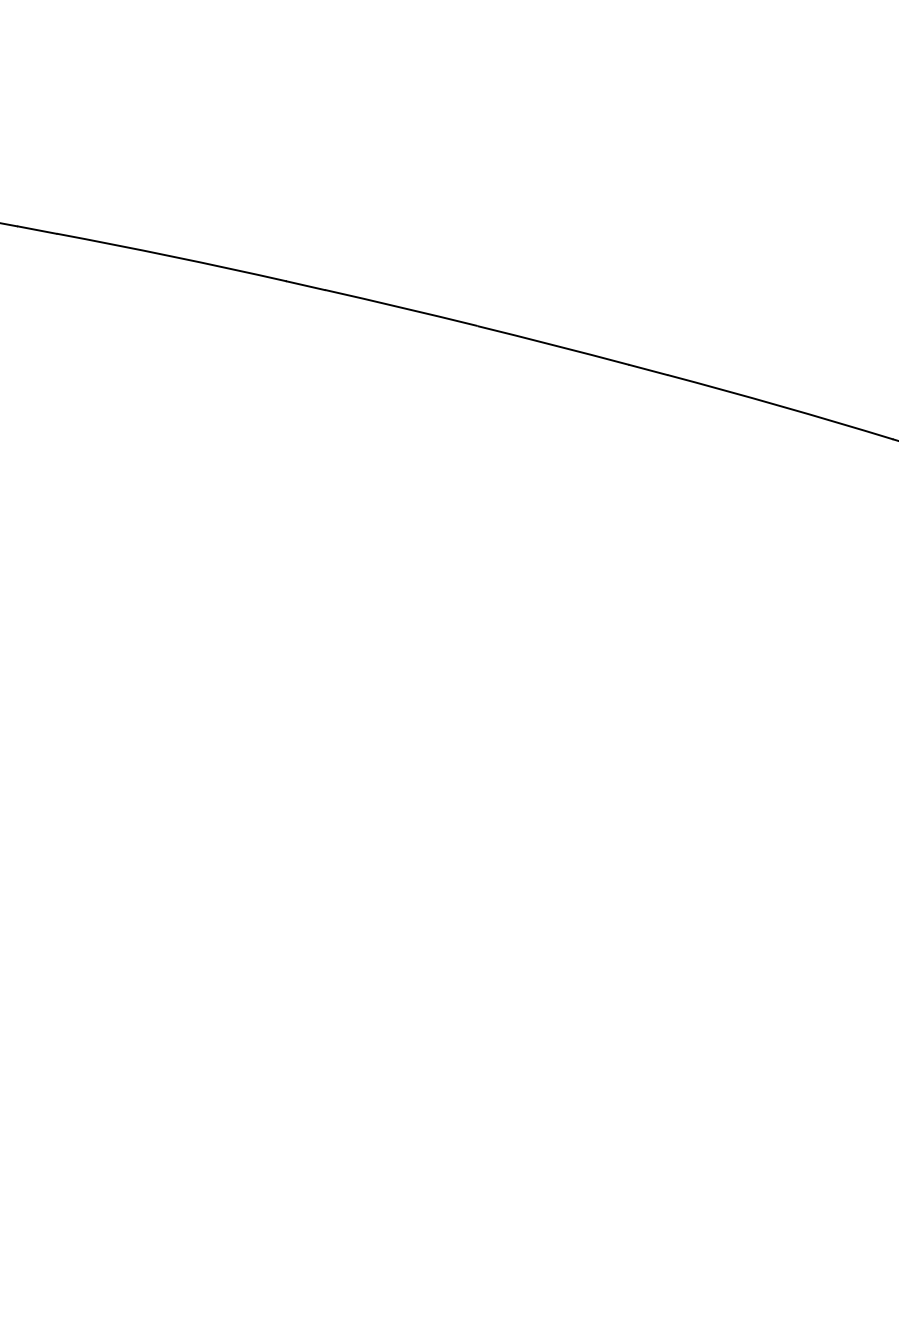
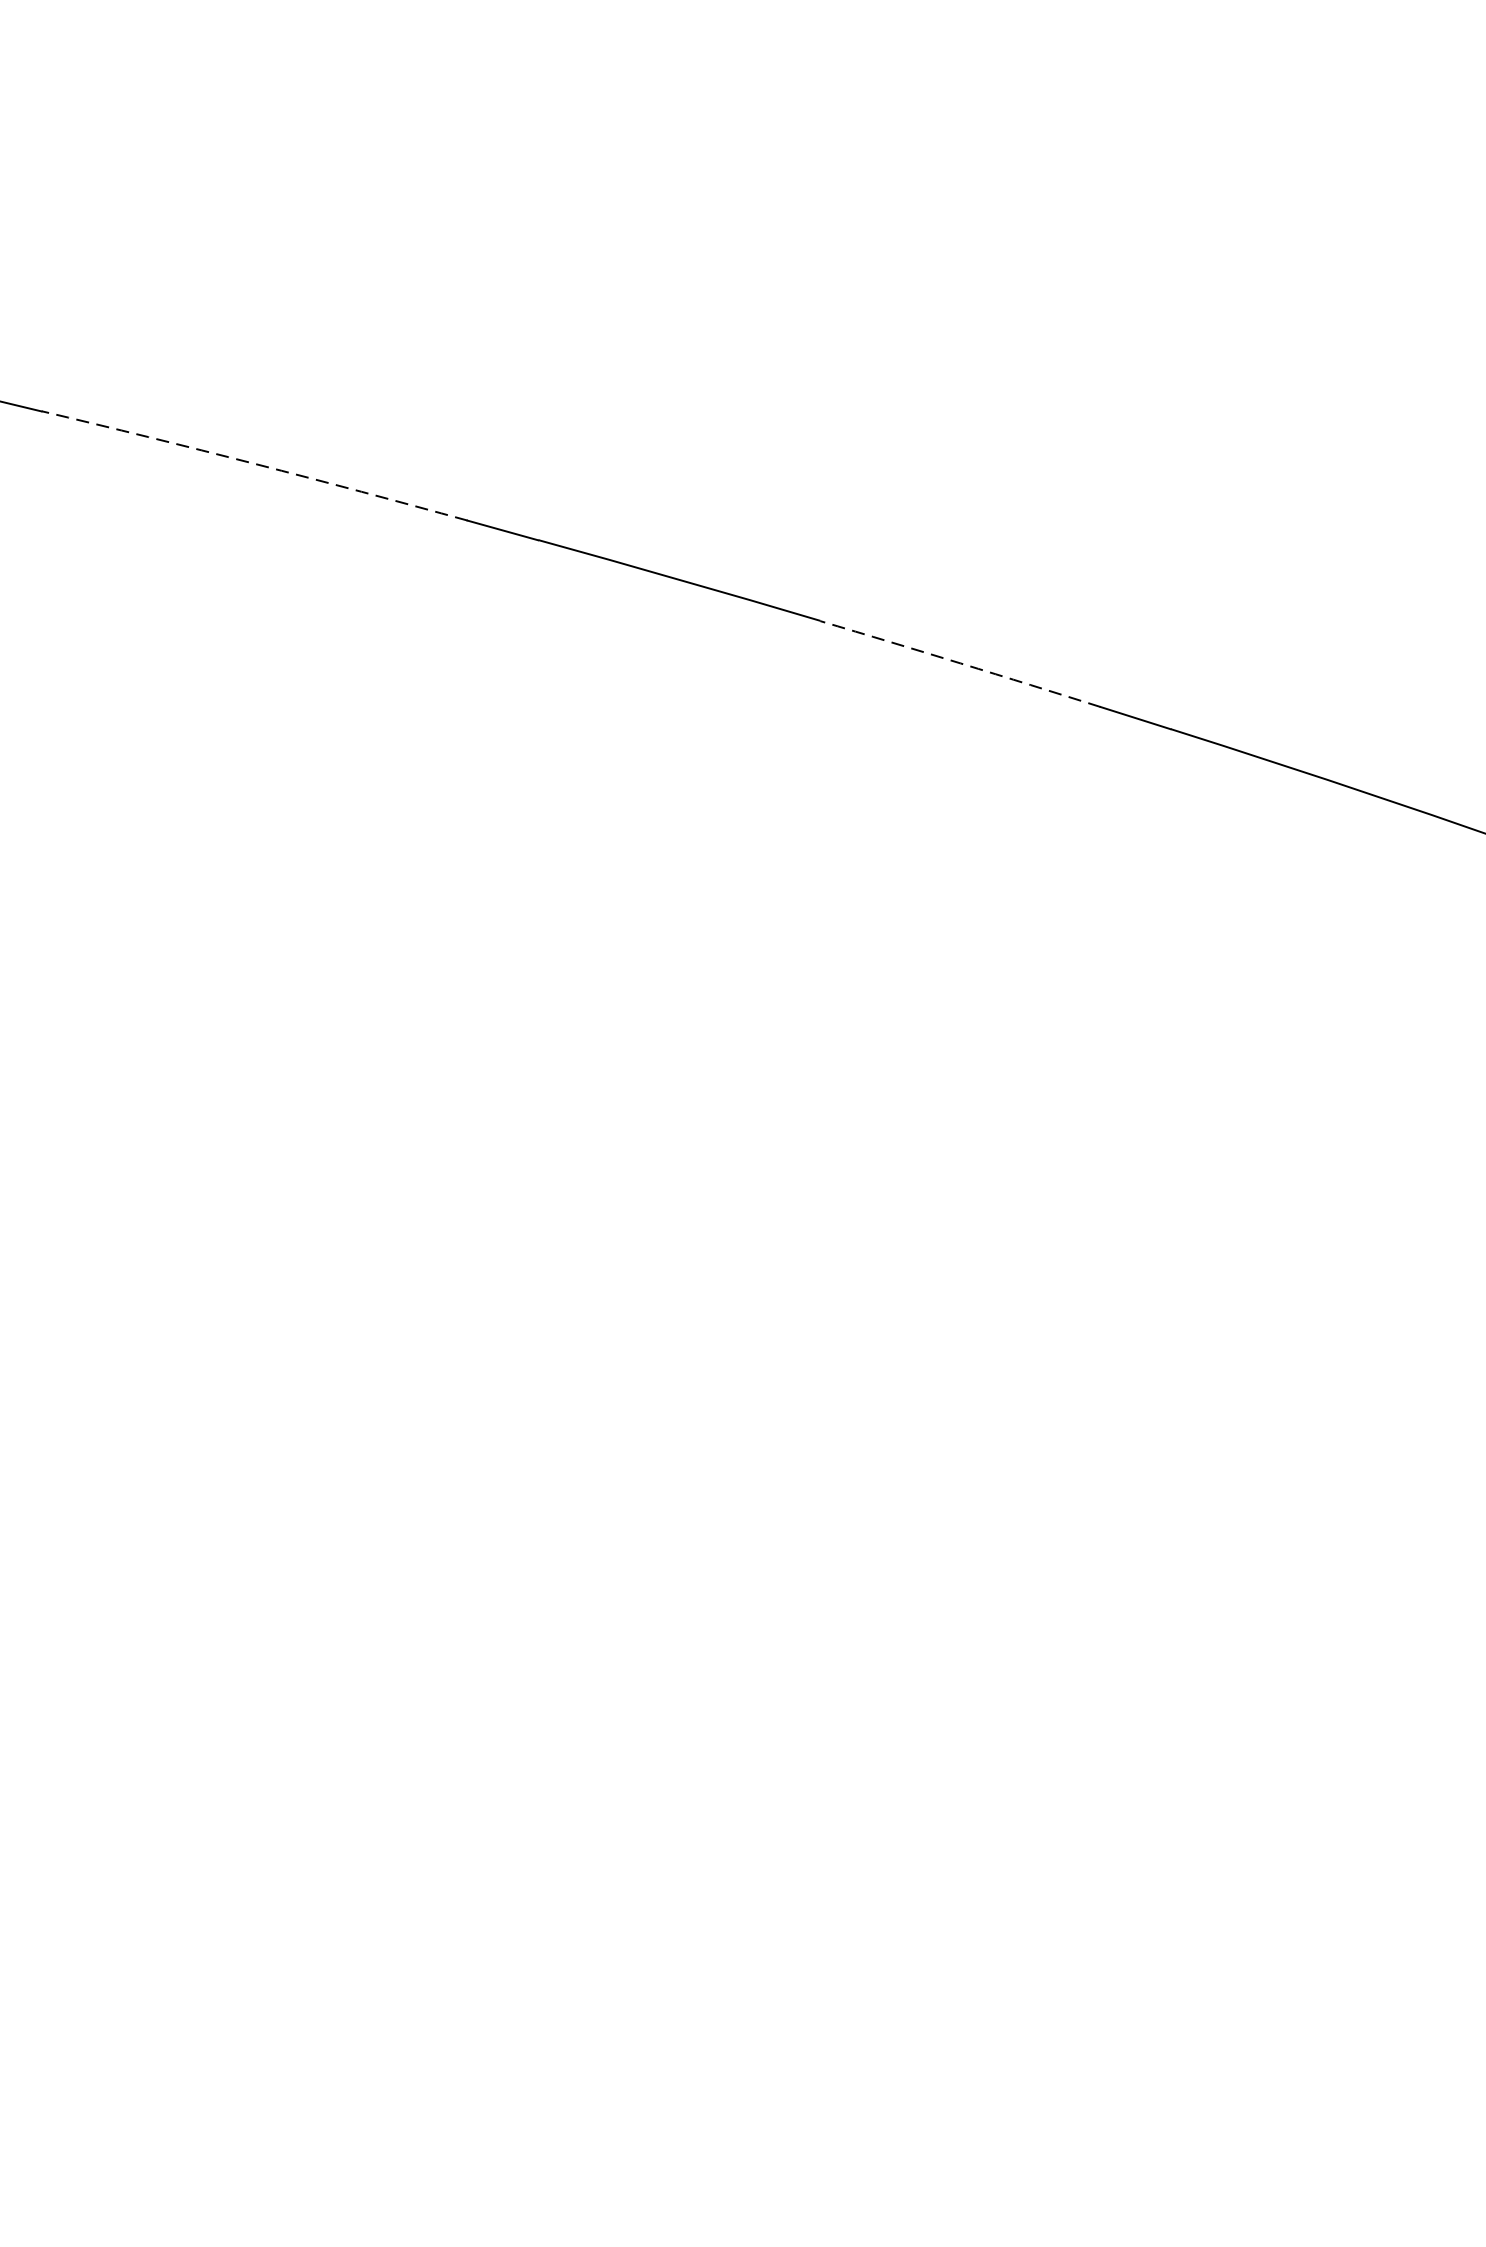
arc: (171, 256) -> (254, 463), solid -> dashed
arc: (553, 345) -> (960, 664), solid -> dashed

